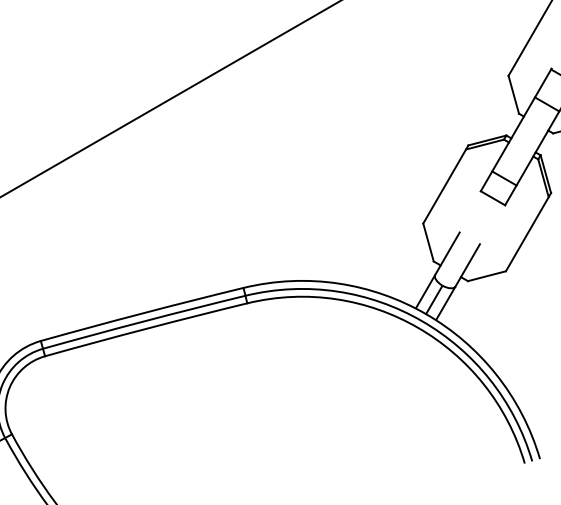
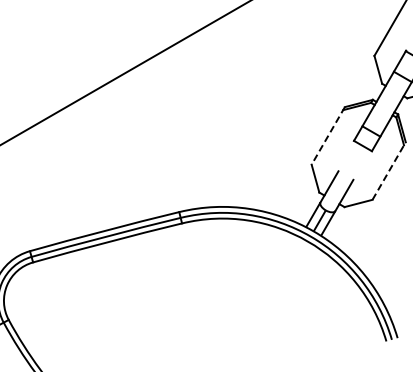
line: (446, 185) -> (328, 136), solid -> dashed
line: (528, 231) -> (389, 170), solid -> dashed

